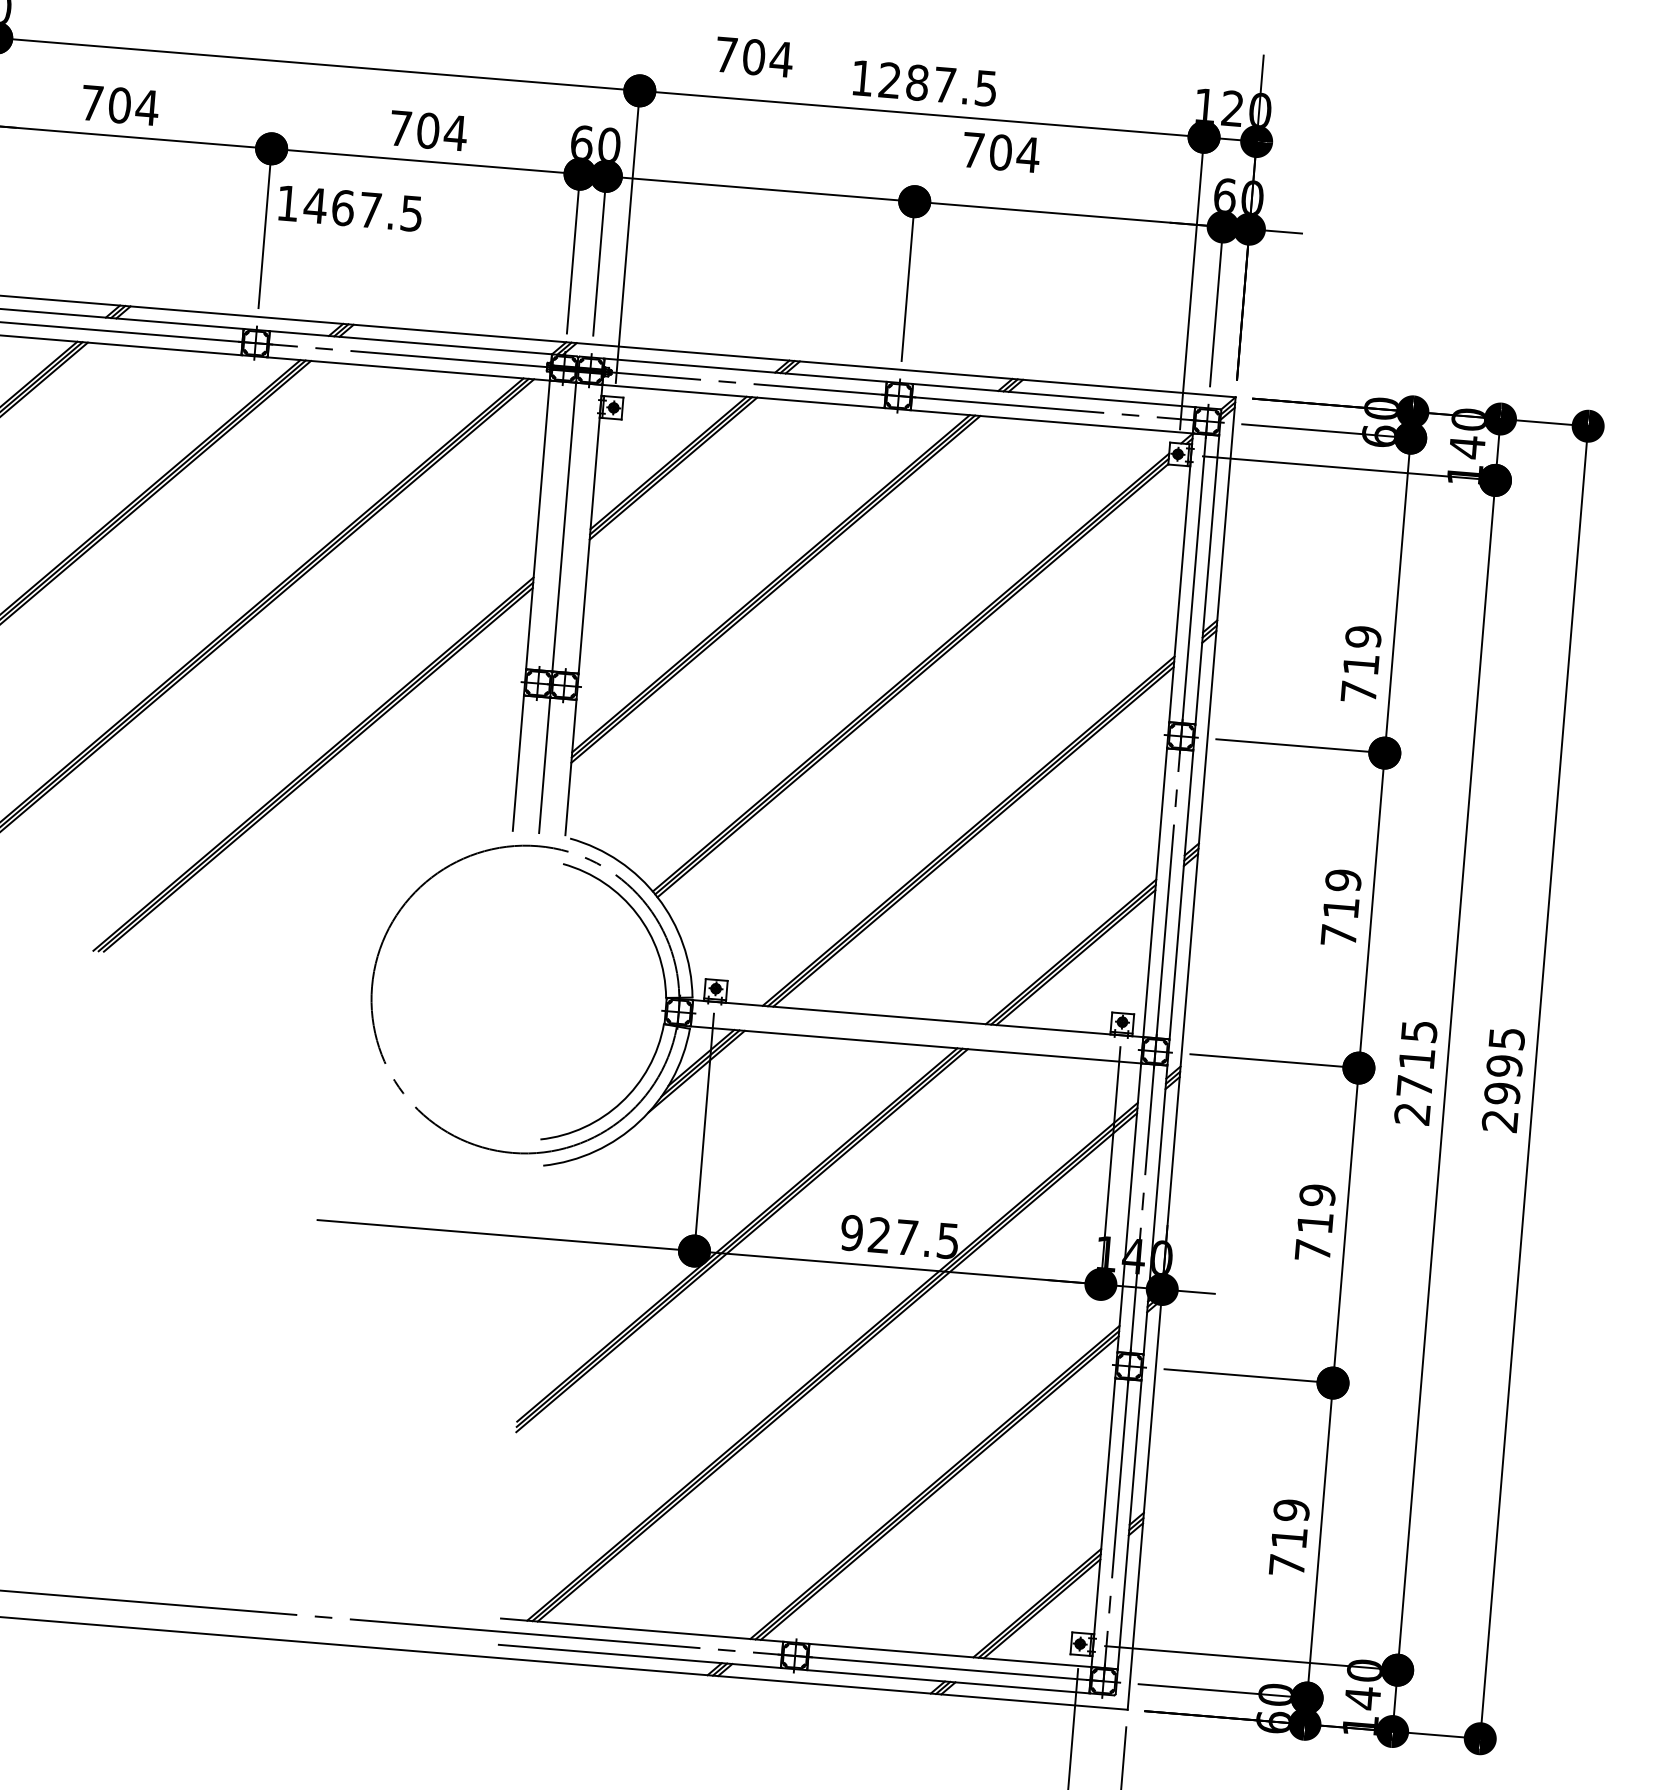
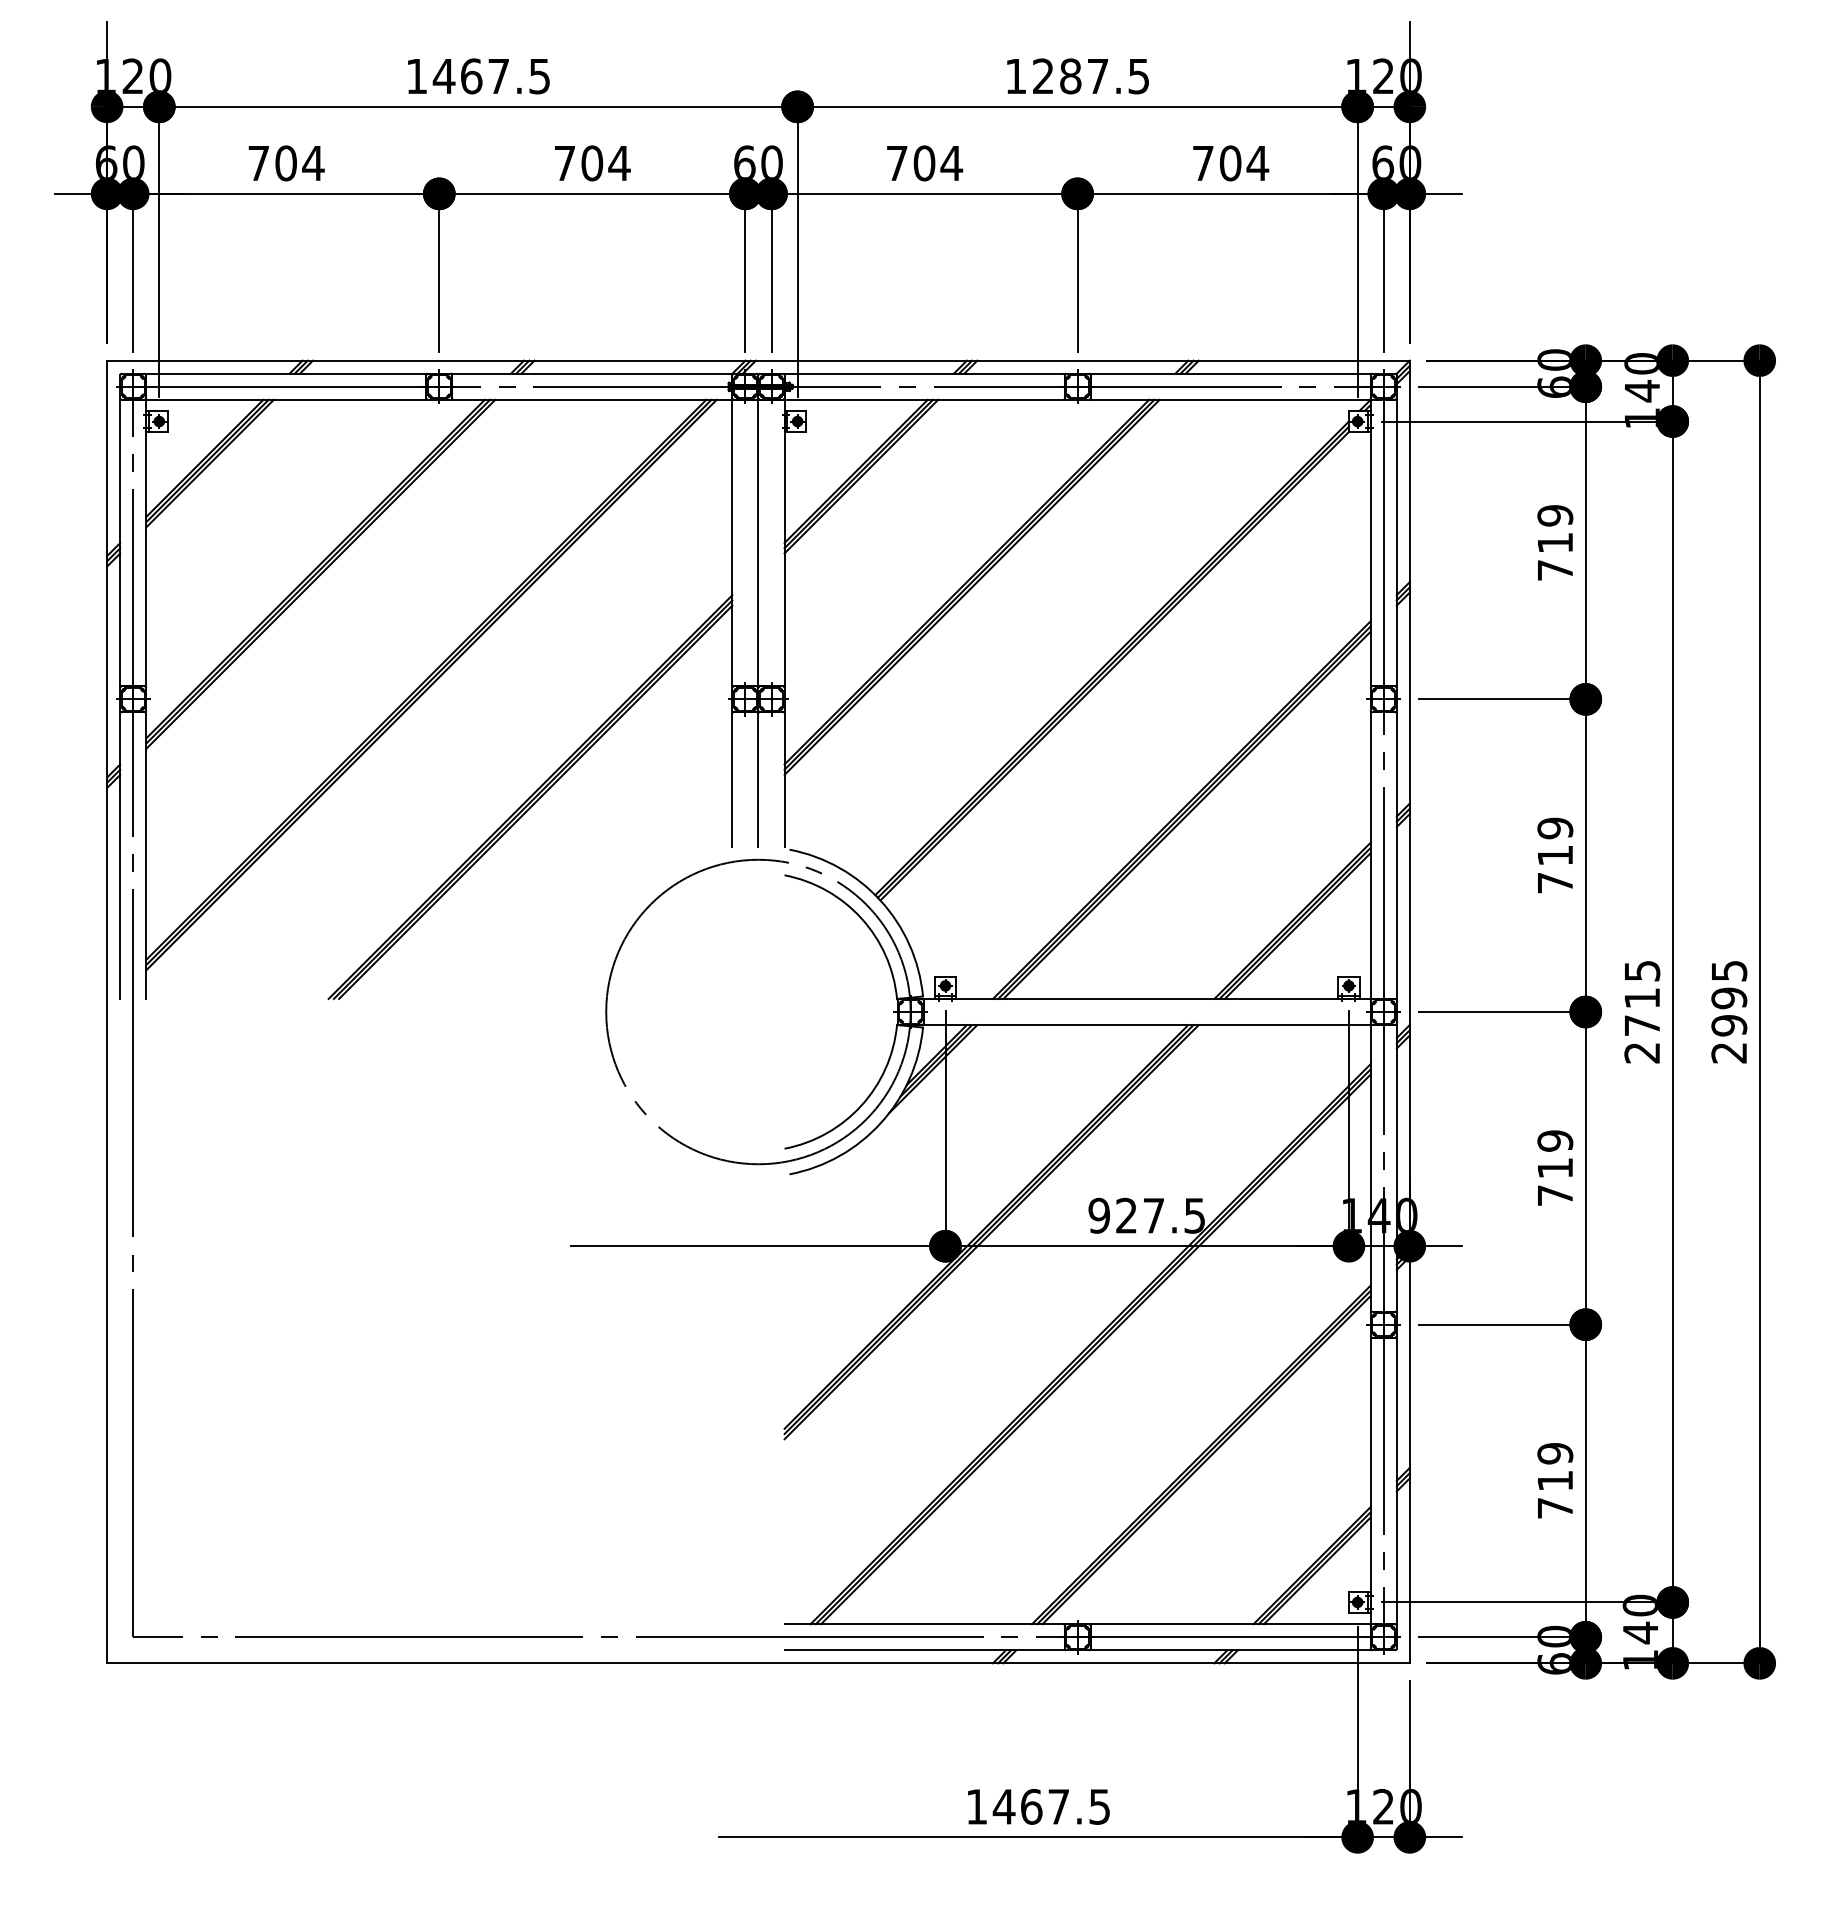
text: (755, 57) -> (925, 163), moved
text: (1001, 152) -> (1231, 163), moved
text: (350, 208) -> (478, 76), moved
text: (1361, 664) -> (1555, 542), moved

